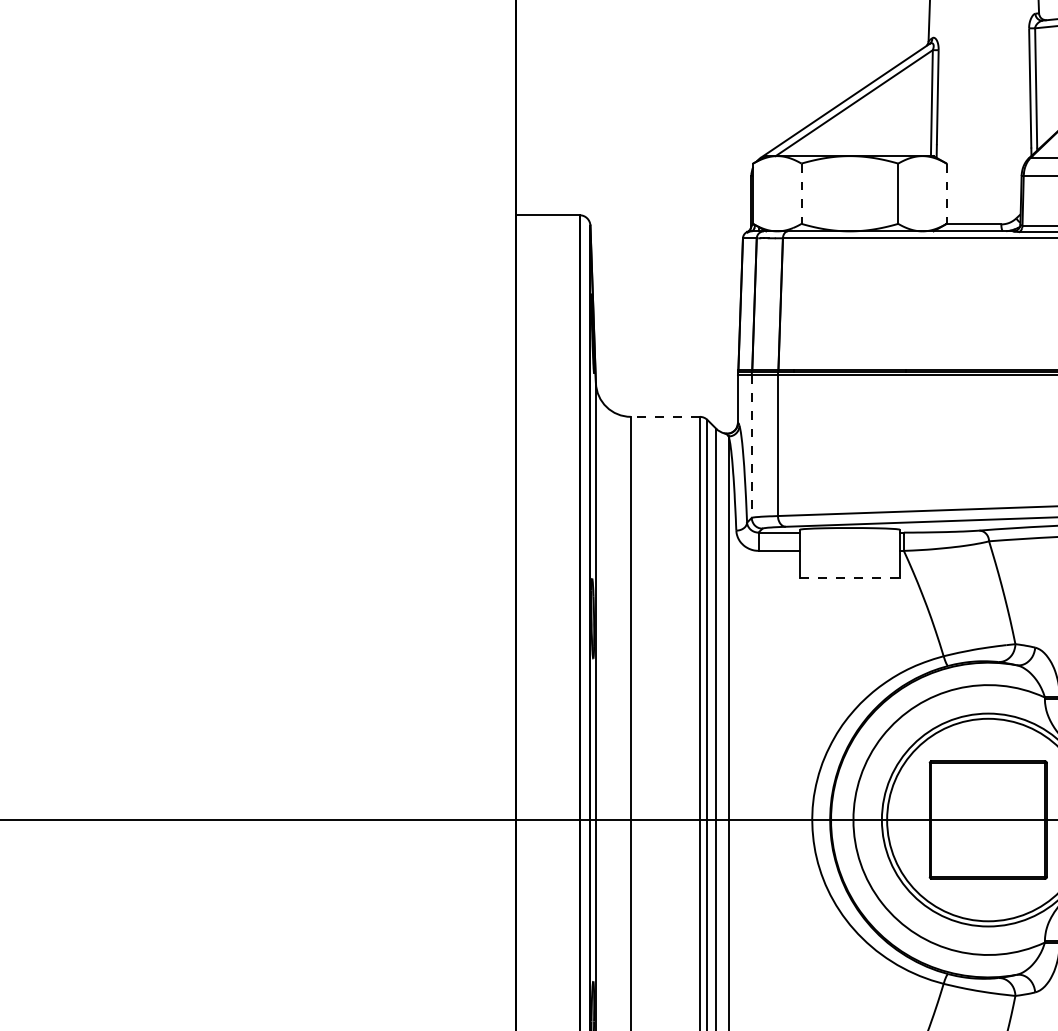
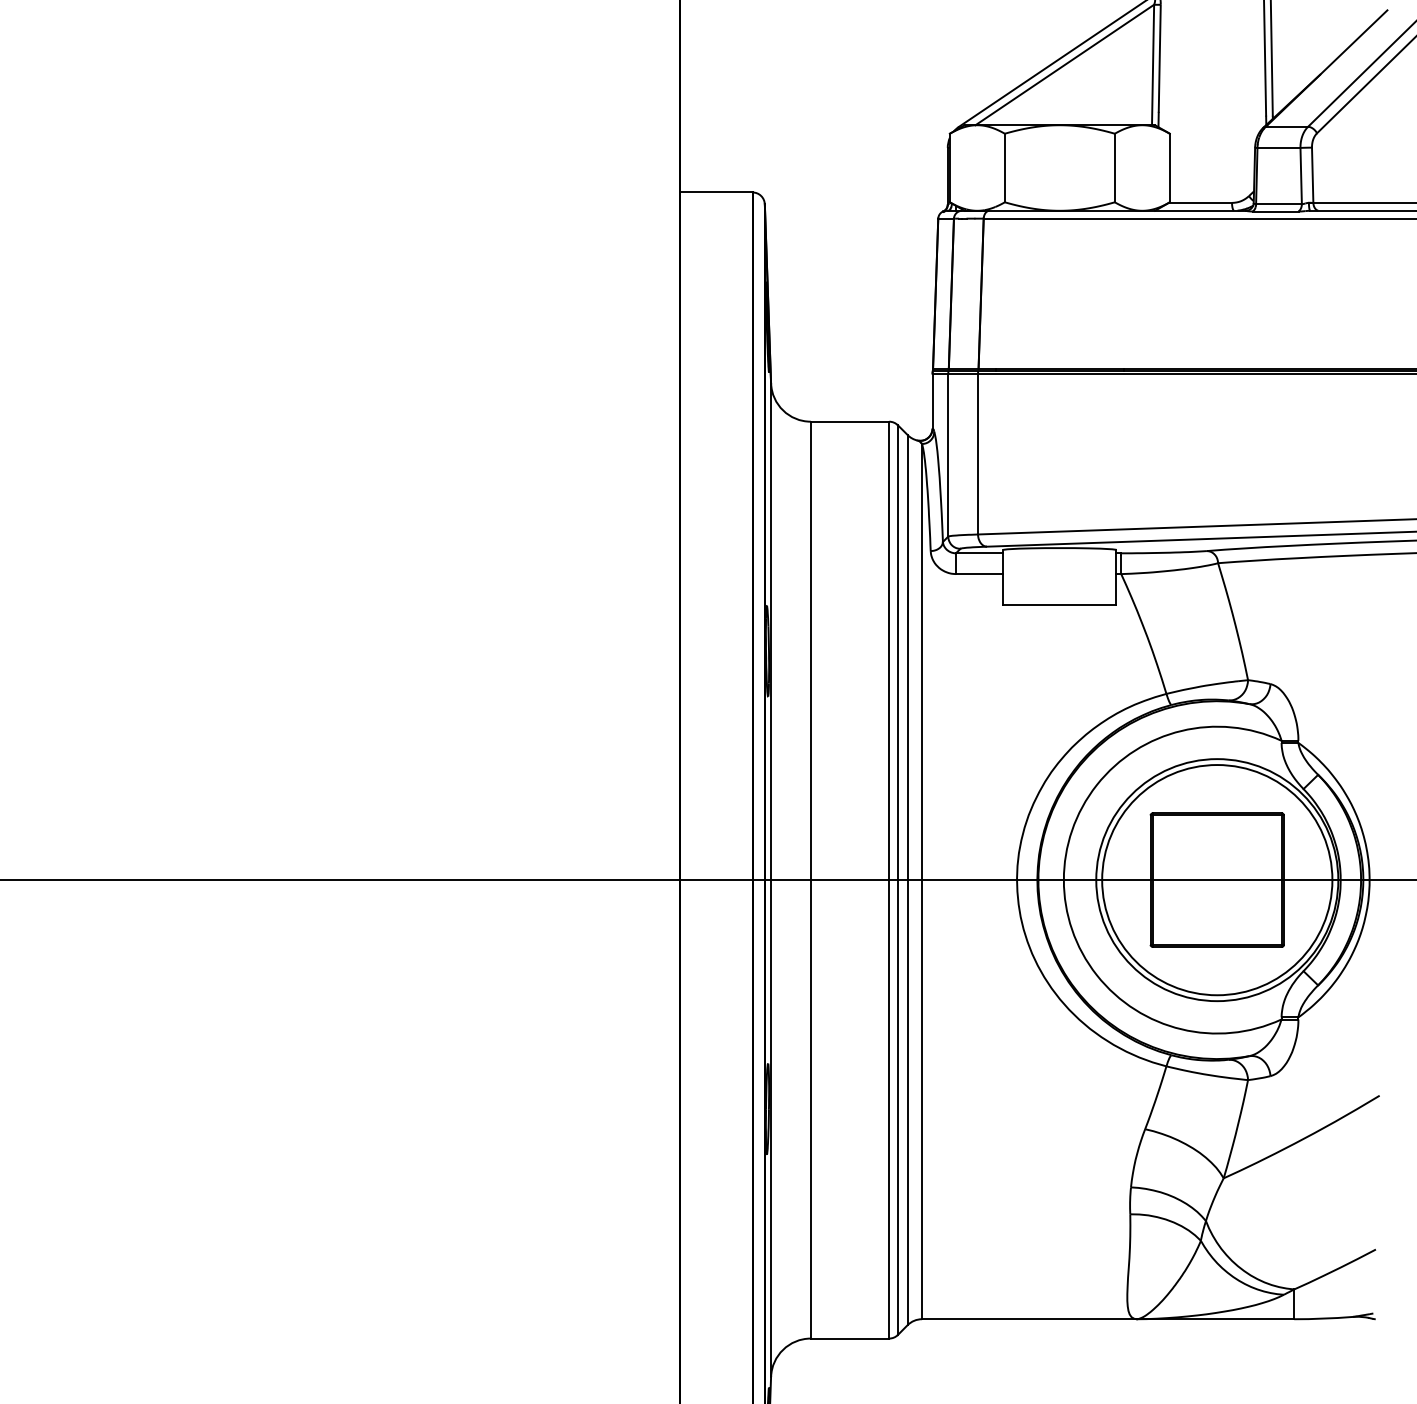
line: (801, 194) -> (1004, 168), dashed -> solid
line: (946, 194) -> (1169, 168), dashed -> solid
line: (664, 416) -> (849, 421), dashed -> solid
line: (751, 446) -> (948, 455), dashed -> solid
line: (850, 578) -> (1060, 605), dashed -> solid

